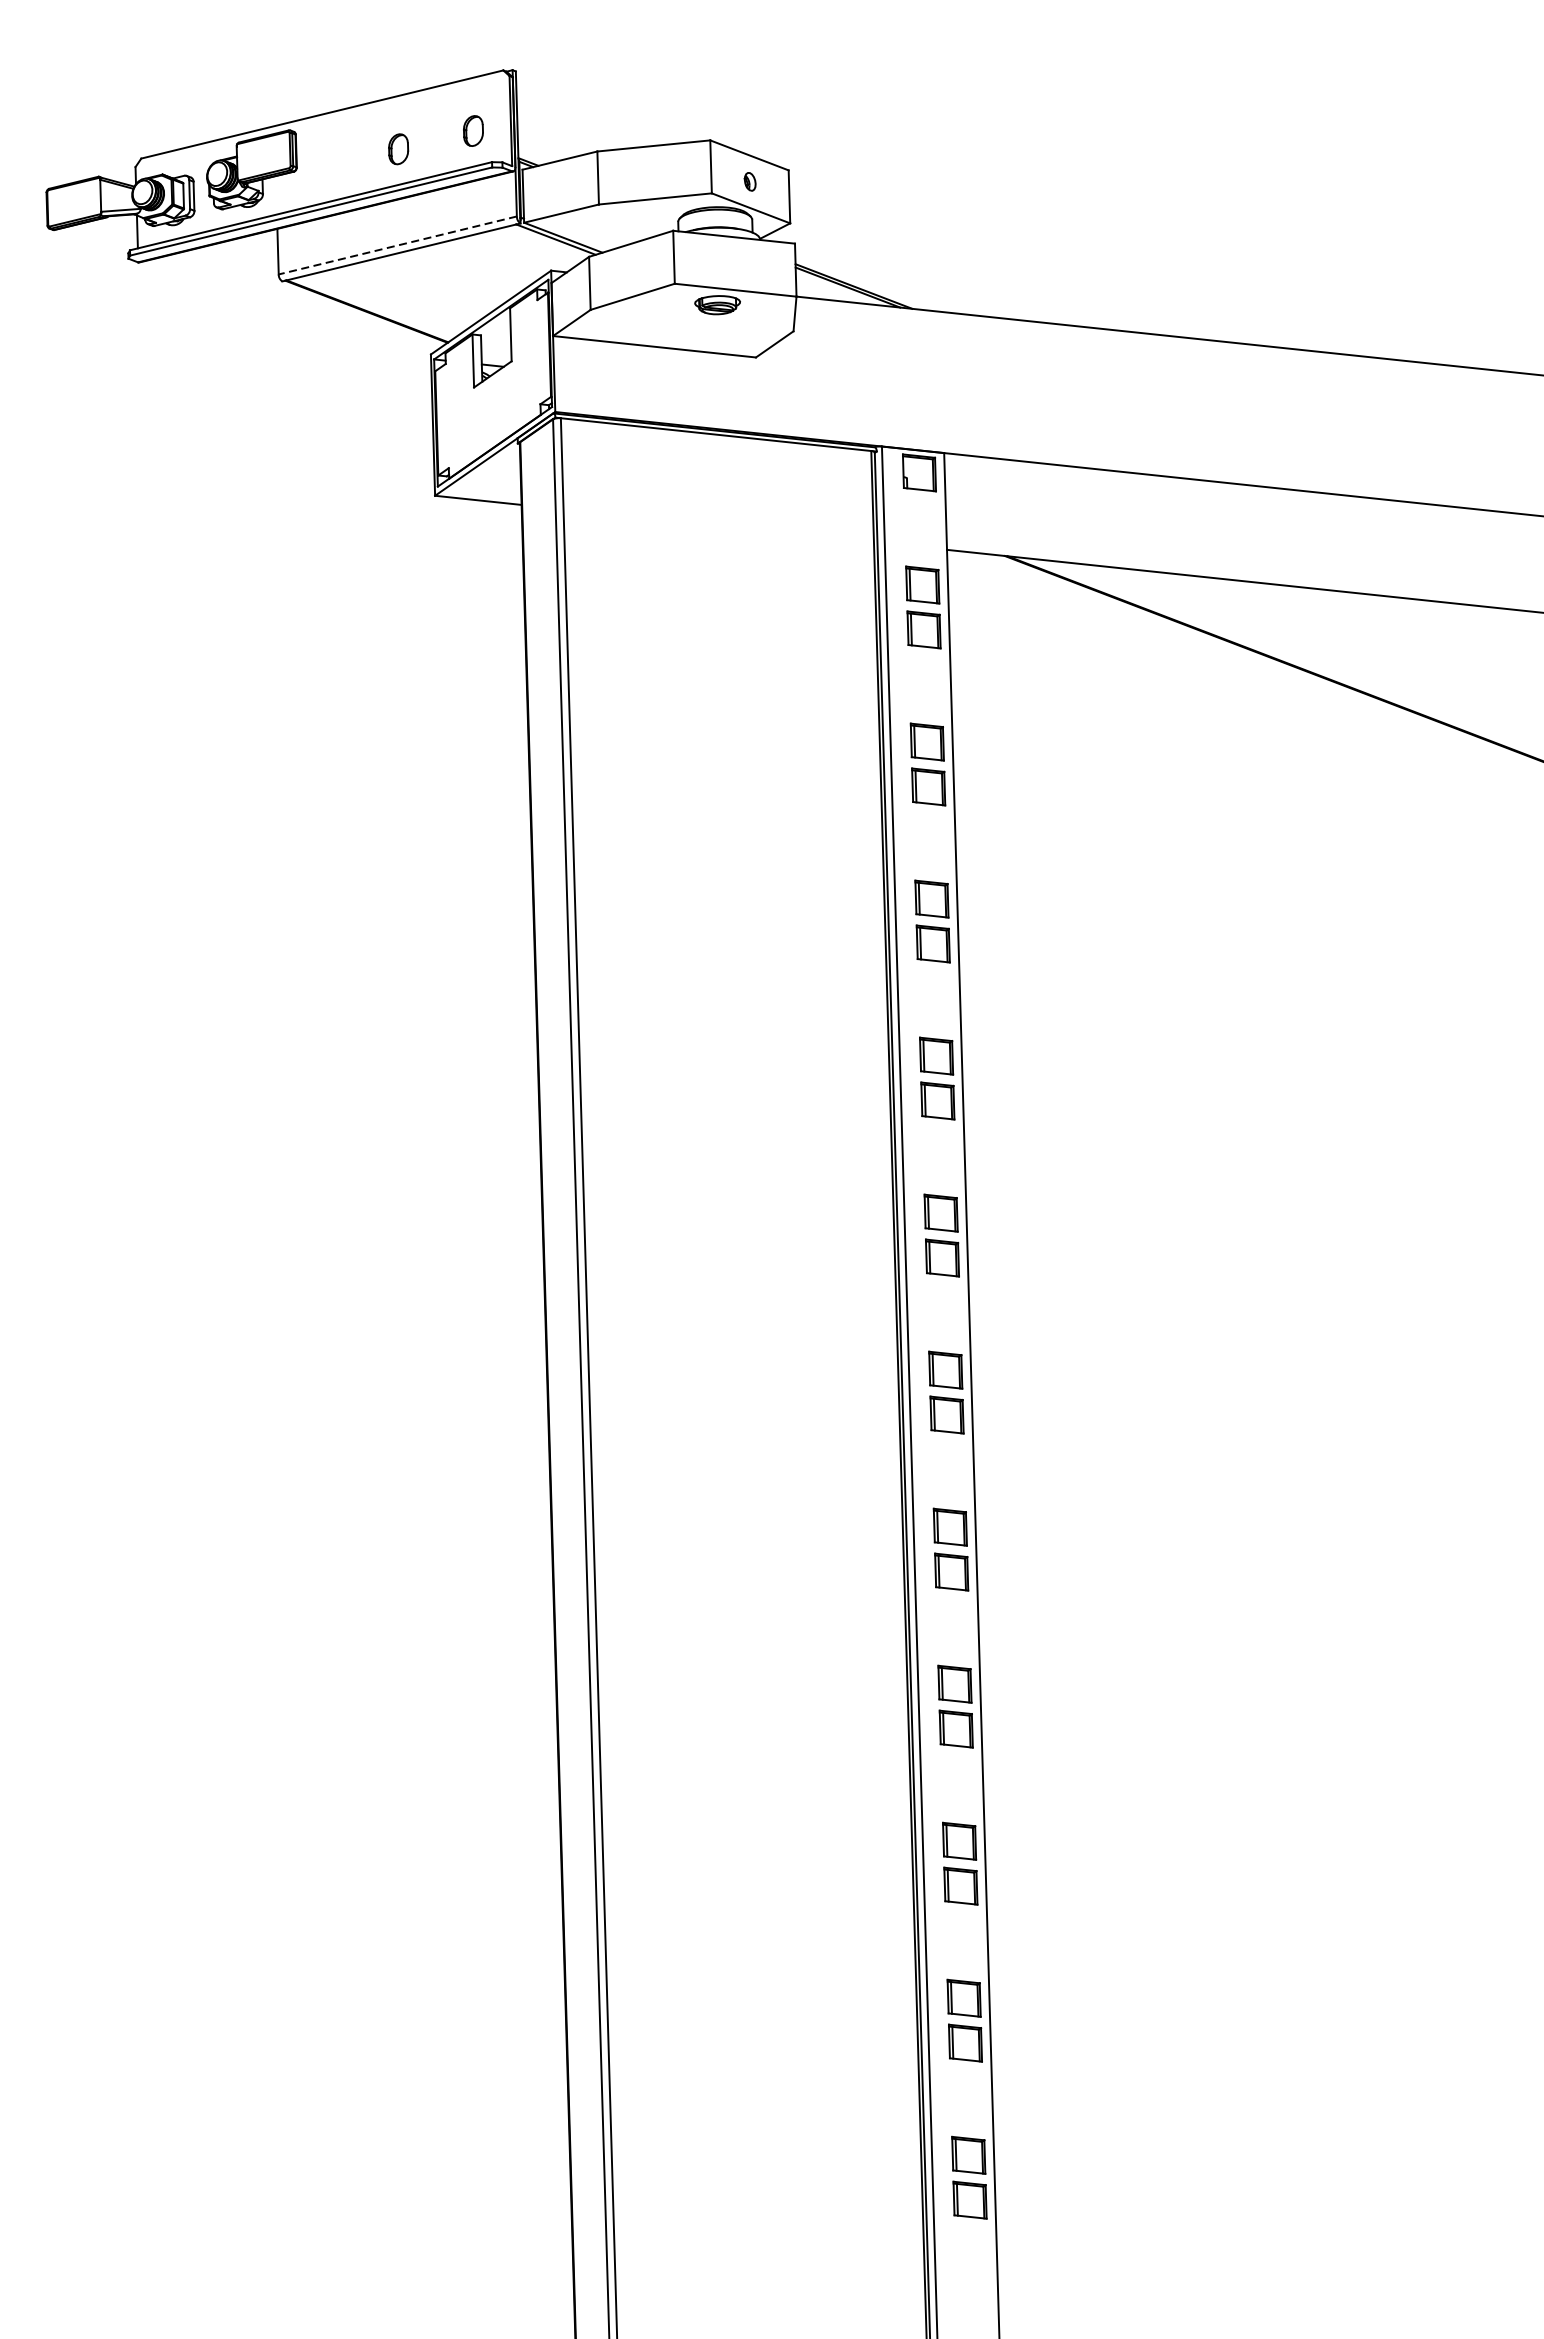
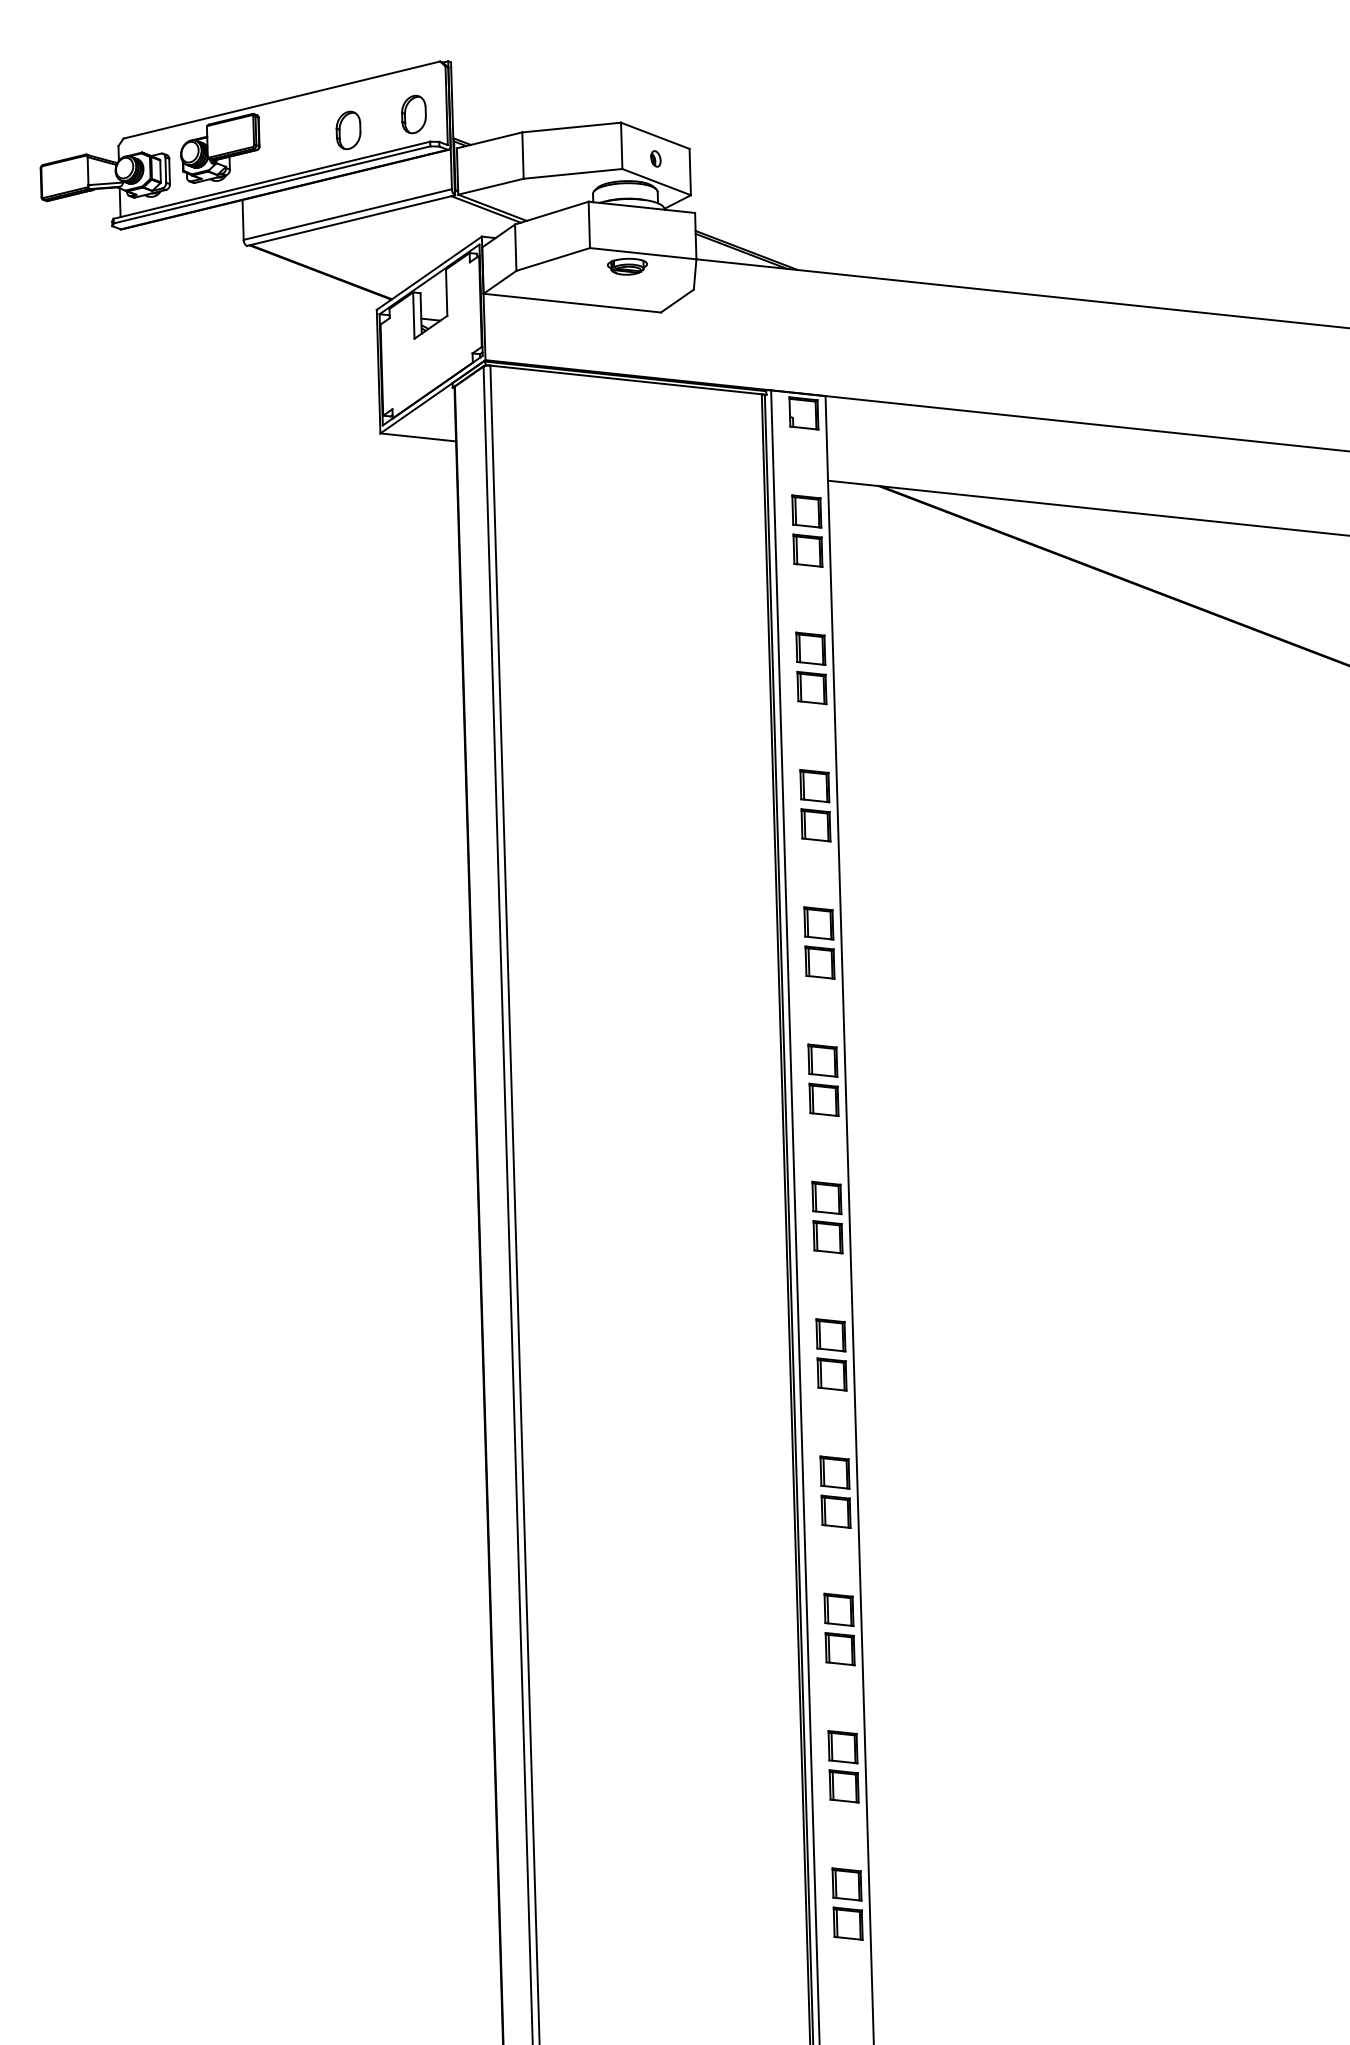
part: (472, 131) -> (413, 114), size x1.43
part: (398, 149) -> (348, 130), size x1.43
line: (397, 245) -> (347, 214), dashed -> solid

